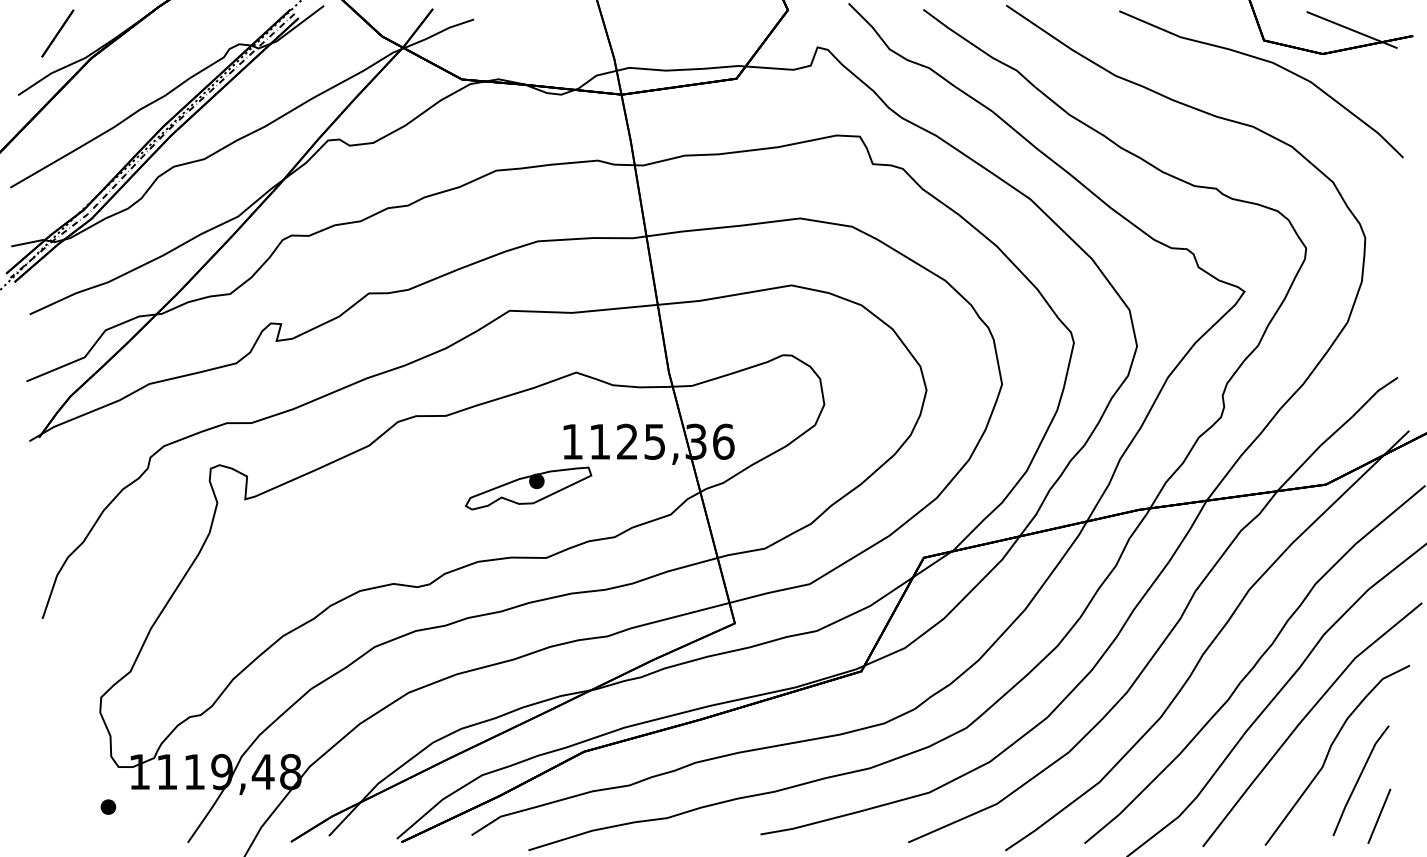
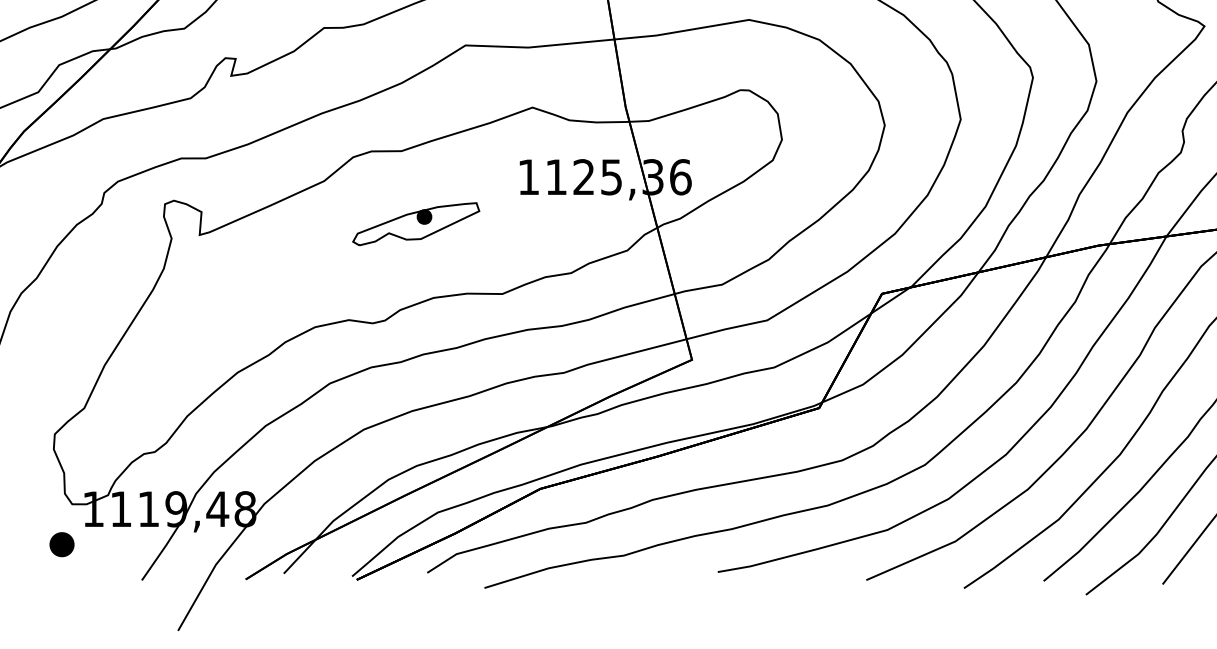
part: (528, 488) -> (416, 224), moved
part: (108, 806) -> (62, 543), size x1.6

